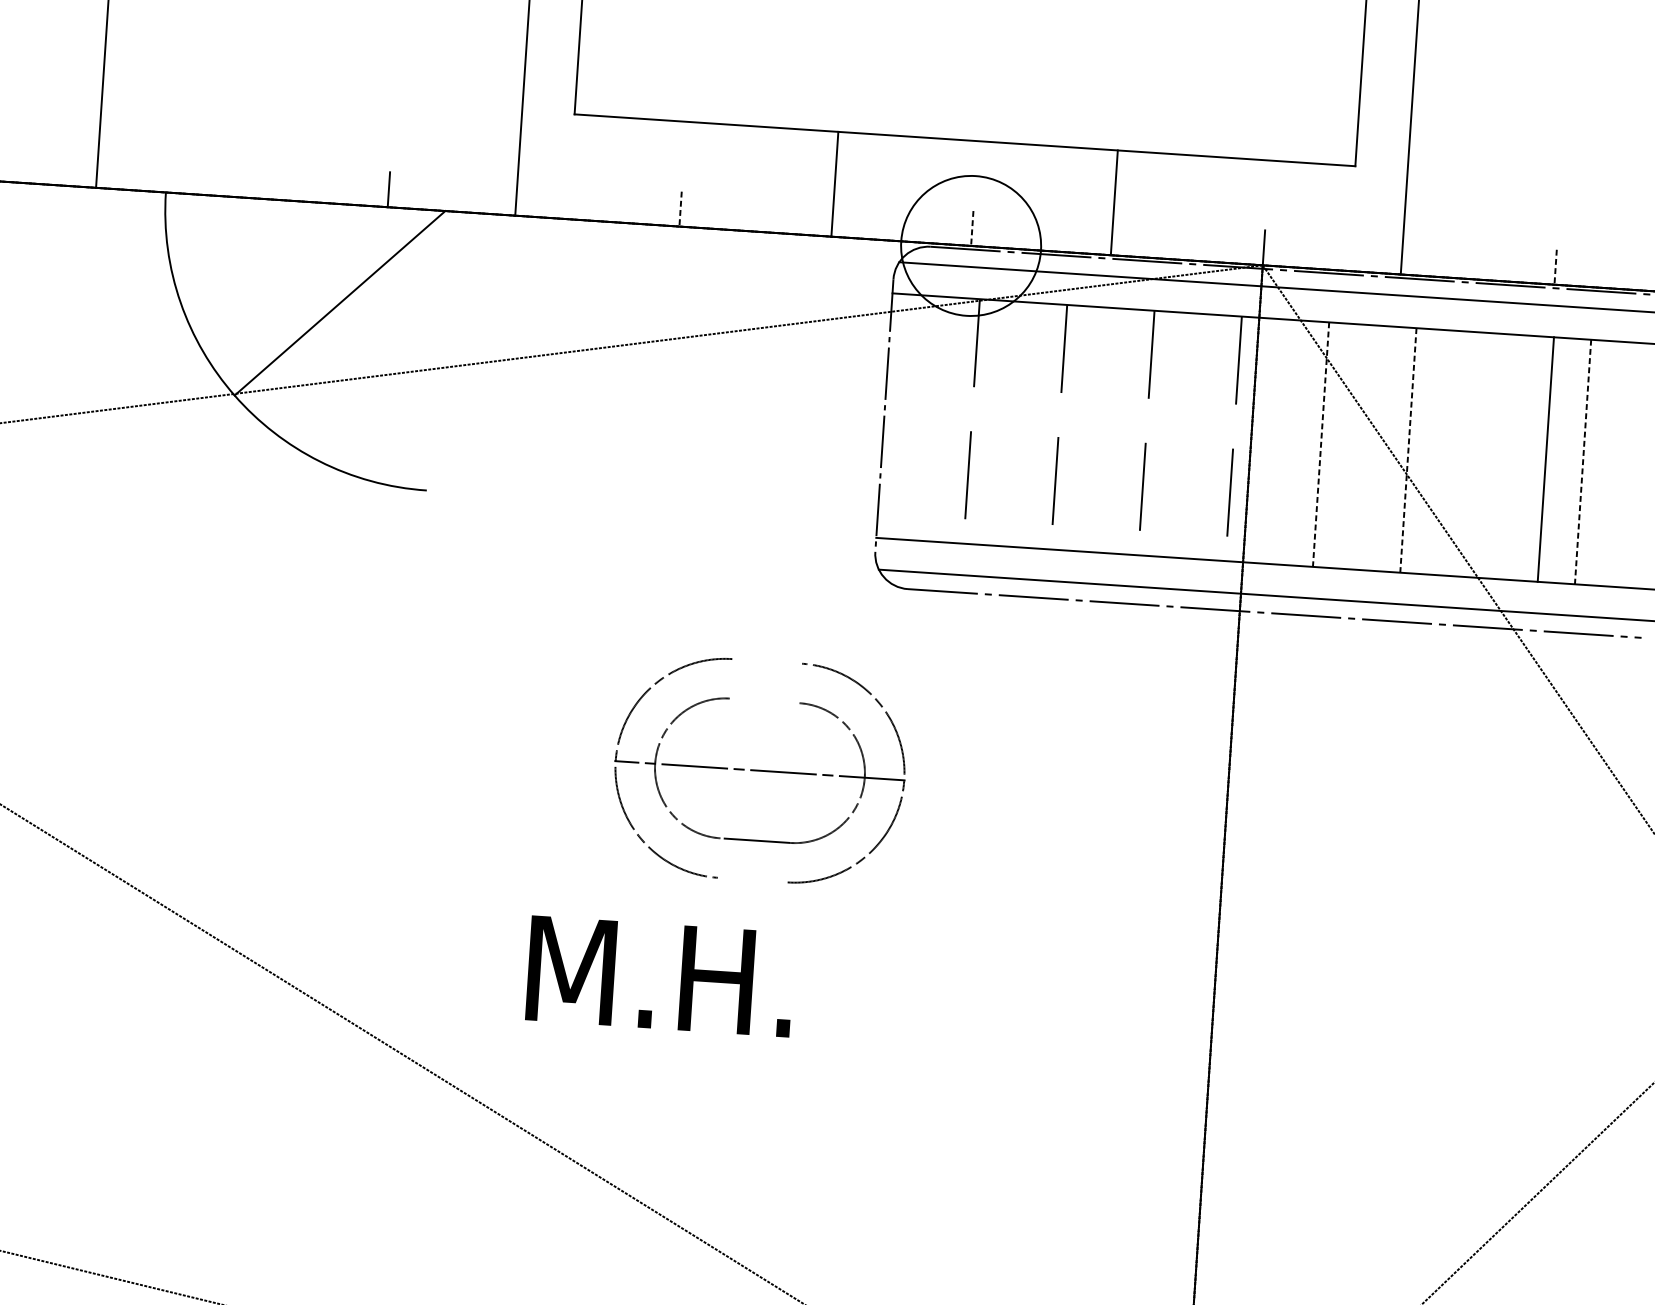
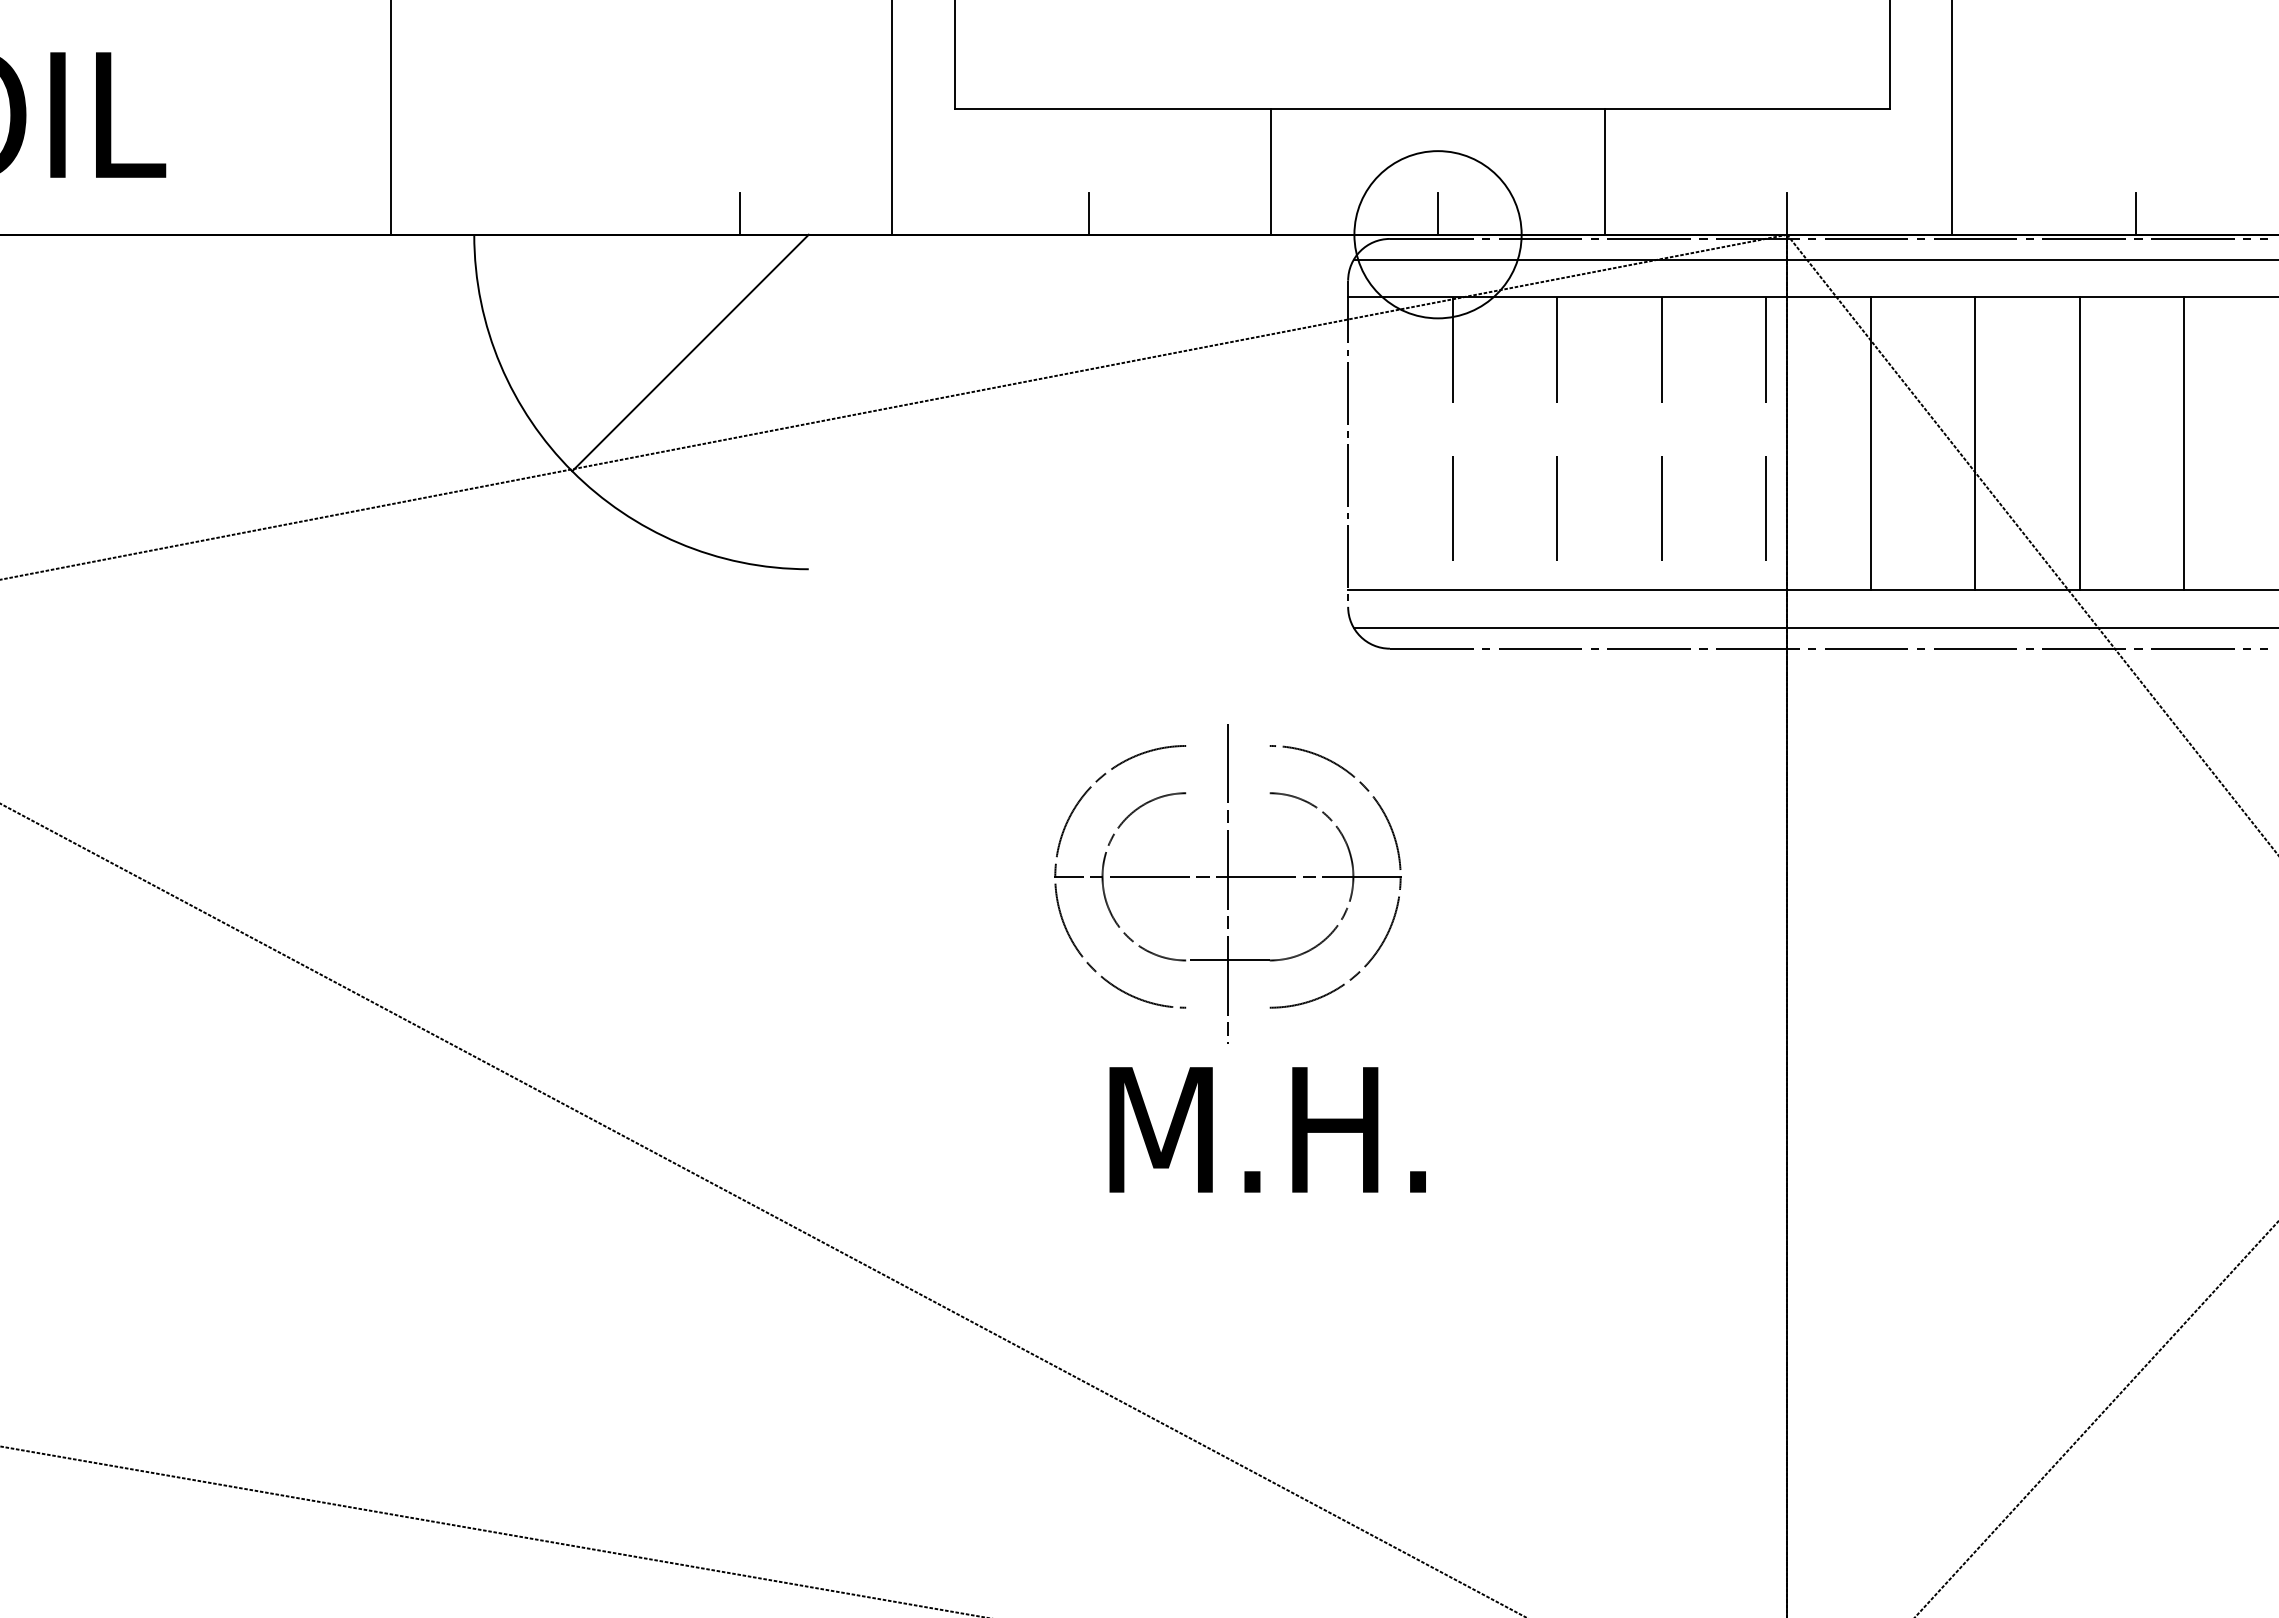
line: (680, 208) -> (1088, 213), dashed -> solid
line: (972, 228) -> (1438, 213), dashed -> solid
line: (1555, 266) -> (2136, 213), dashed -> solid
line: (1320, 445) -> (1870, 444), dashed -> solid
line: (1408, 451) -> (1975, 444), dashed -> solid
line: (1545, 459) -> (2079, 443), moved
line: (1583, 462) -> (2184, 444), dashed -> solid
line: (759, 776) -> (1227, 883), added
text: (660, 976) -> (1267, 1129), moved

